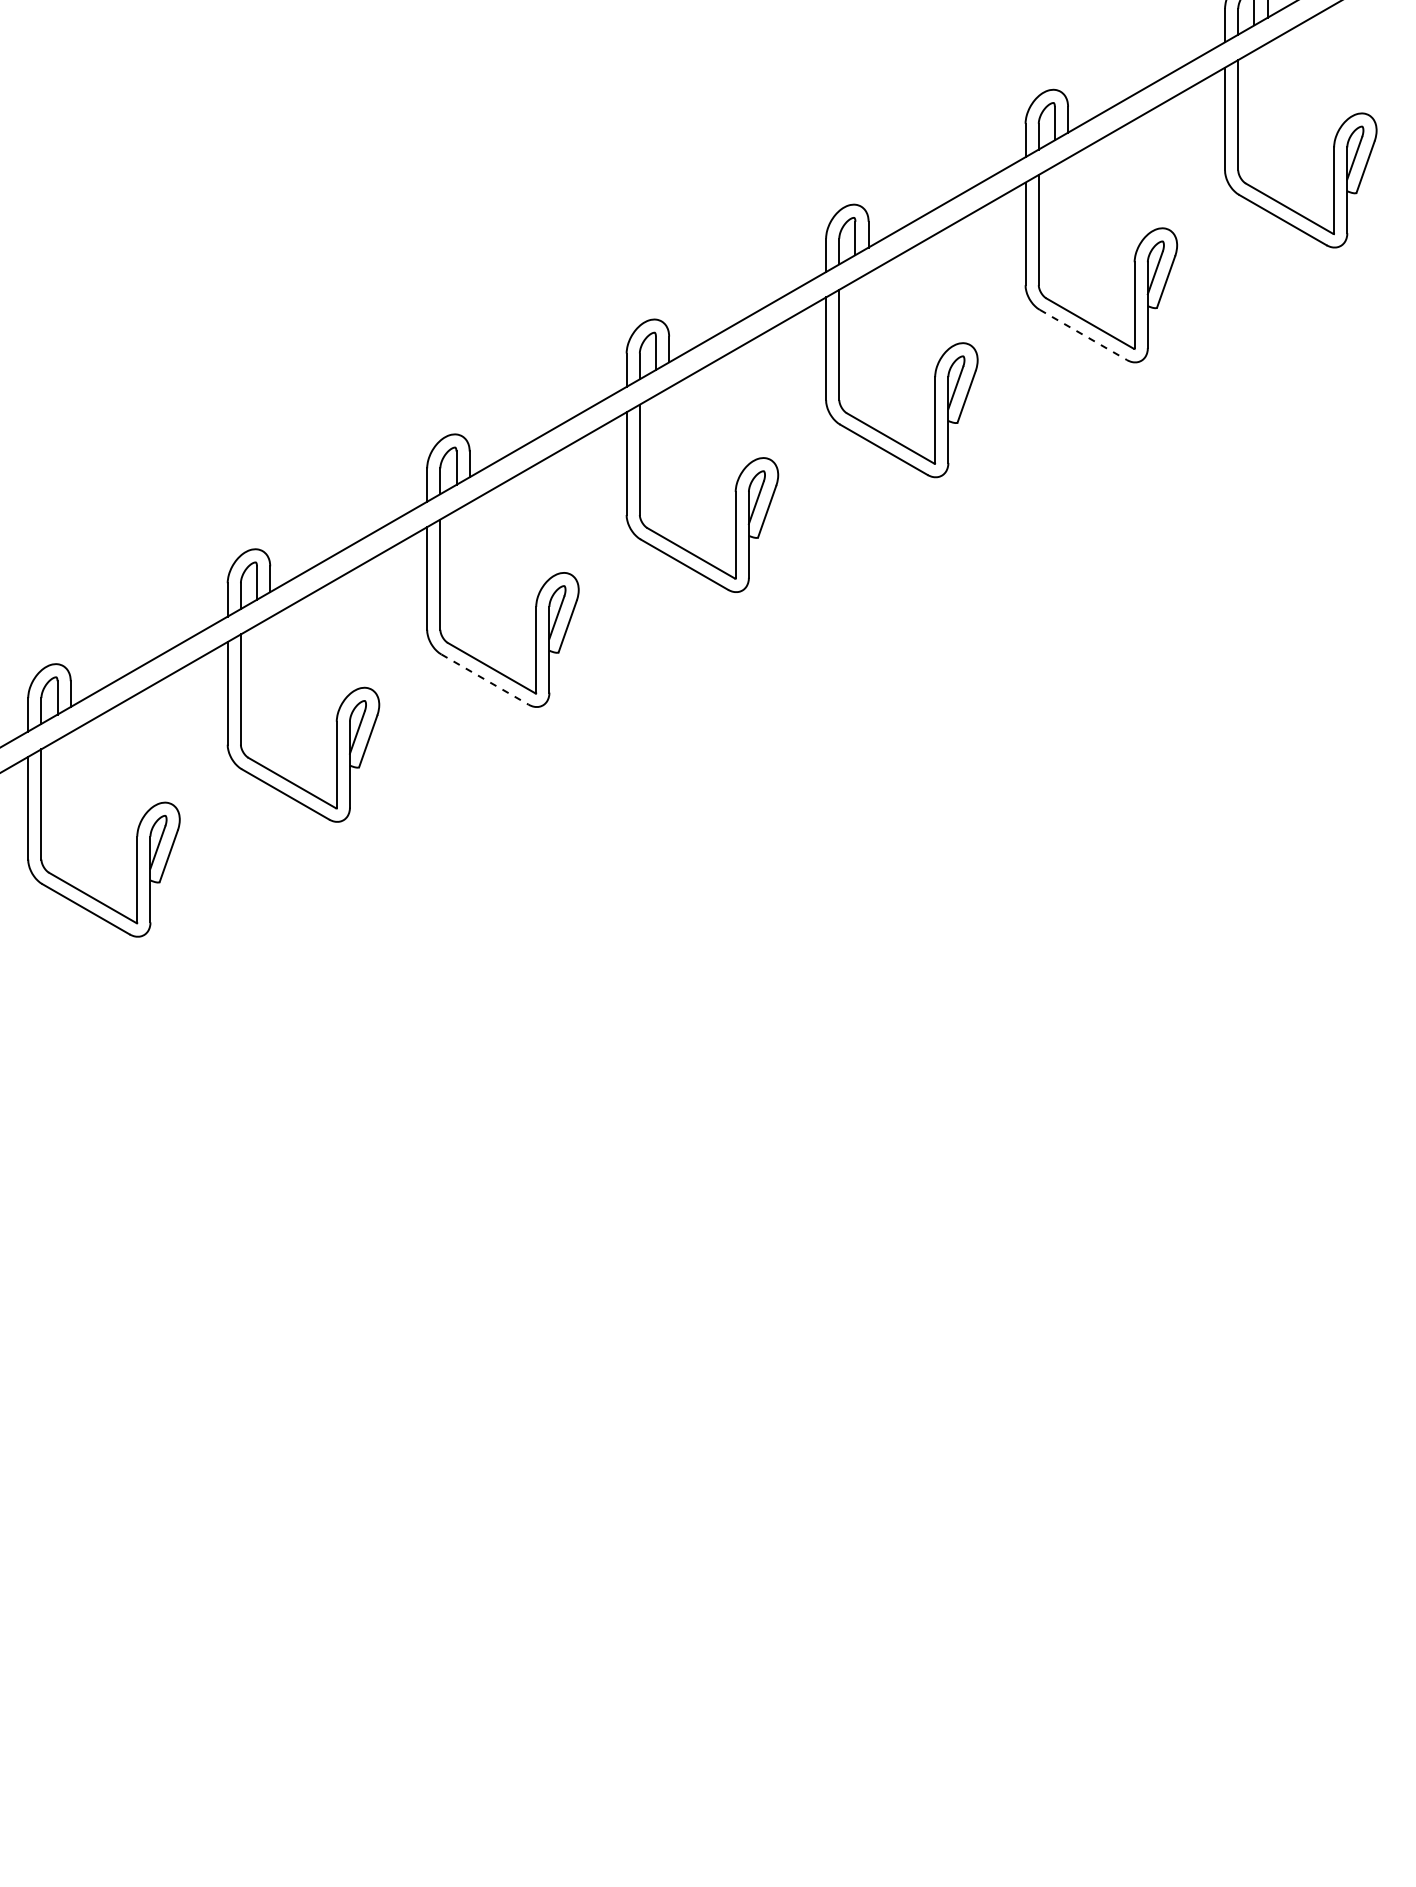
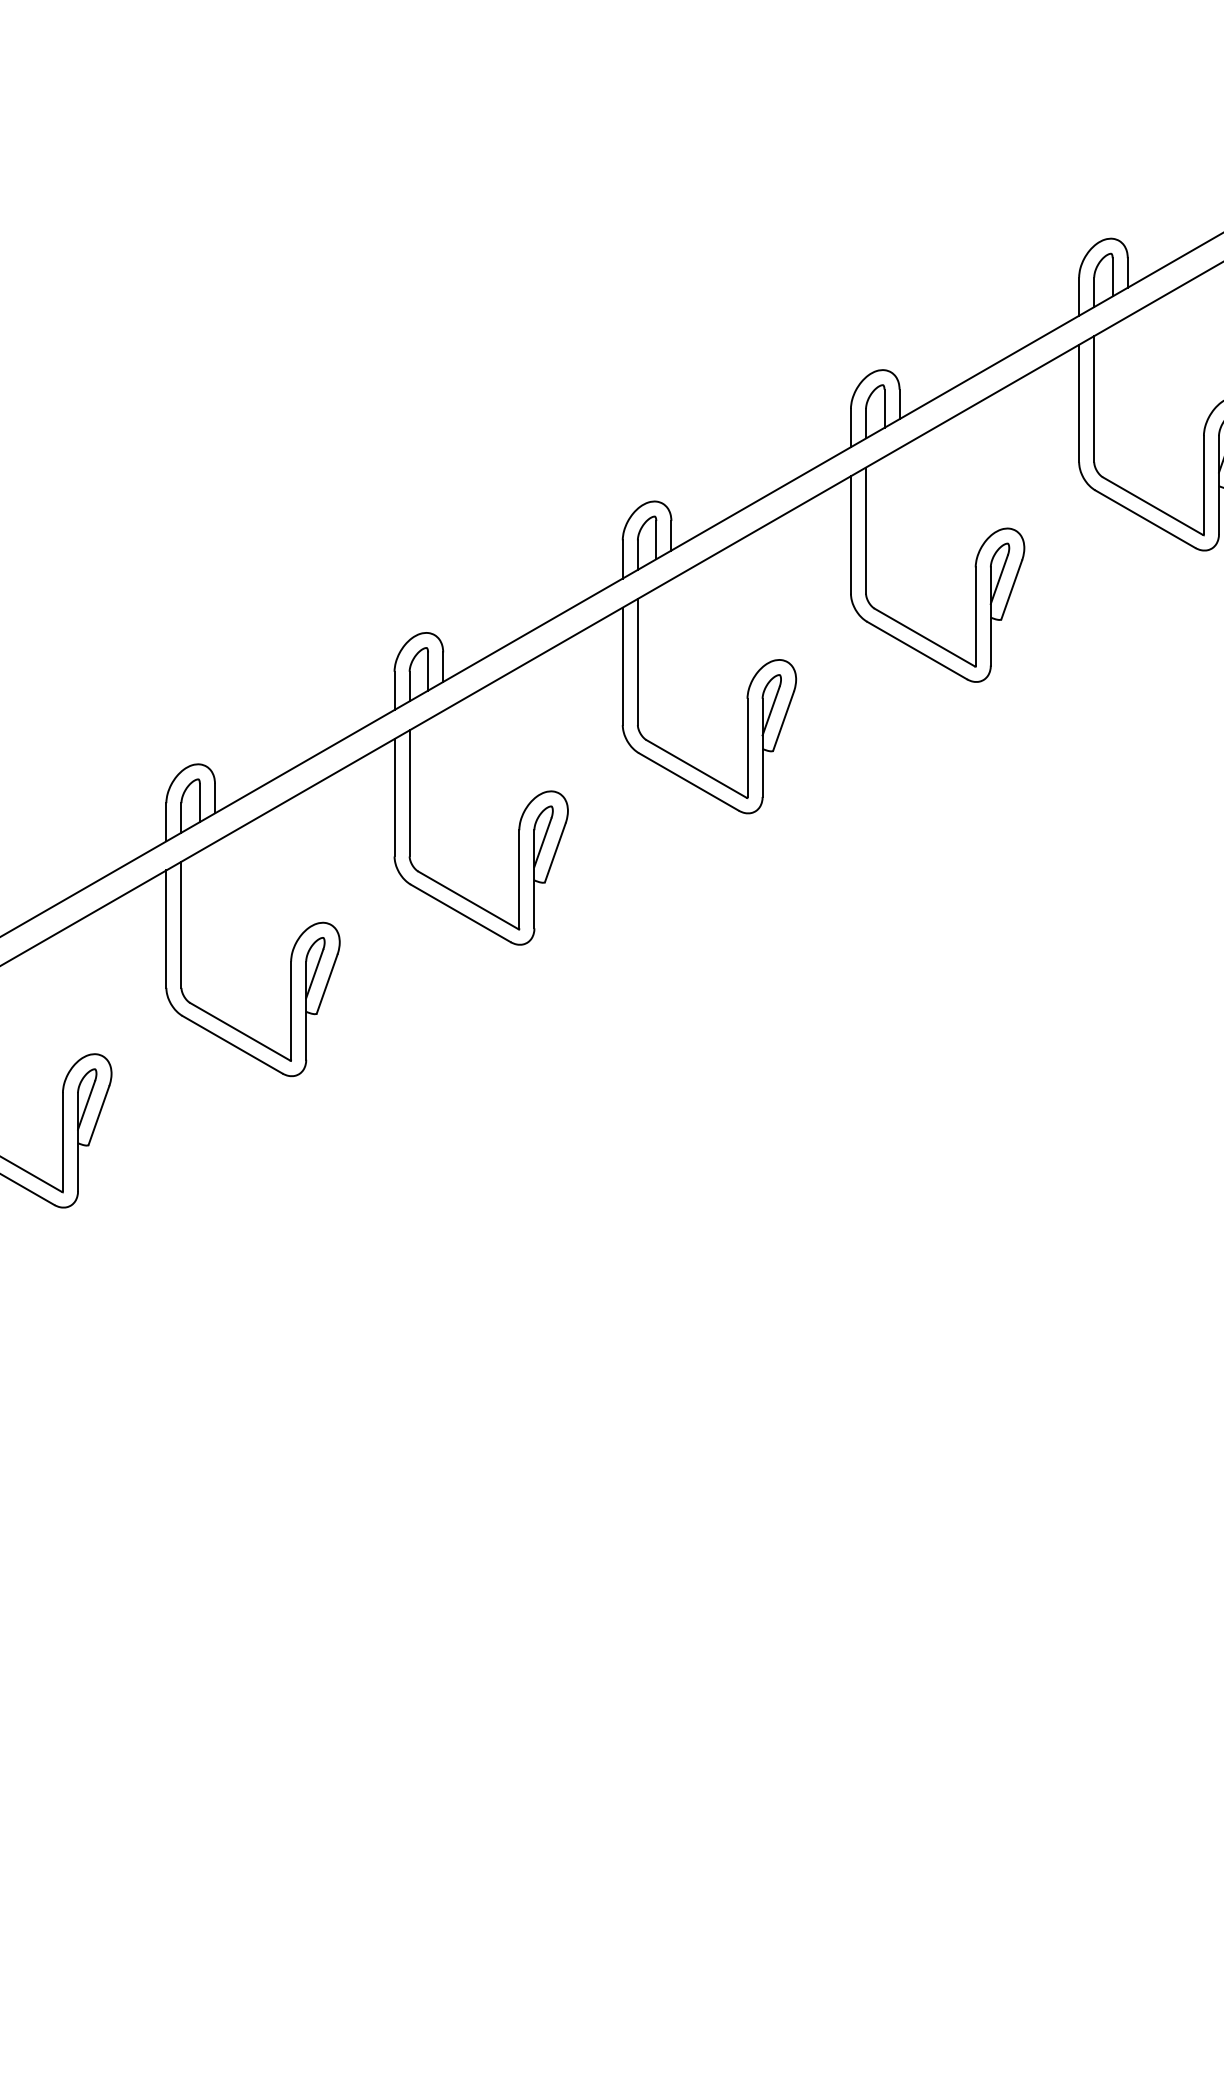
line: (1083, 335) -> (1145, 519), dashed -> solid
line: (485, 679) -> (461, 913), dashed -> solid

